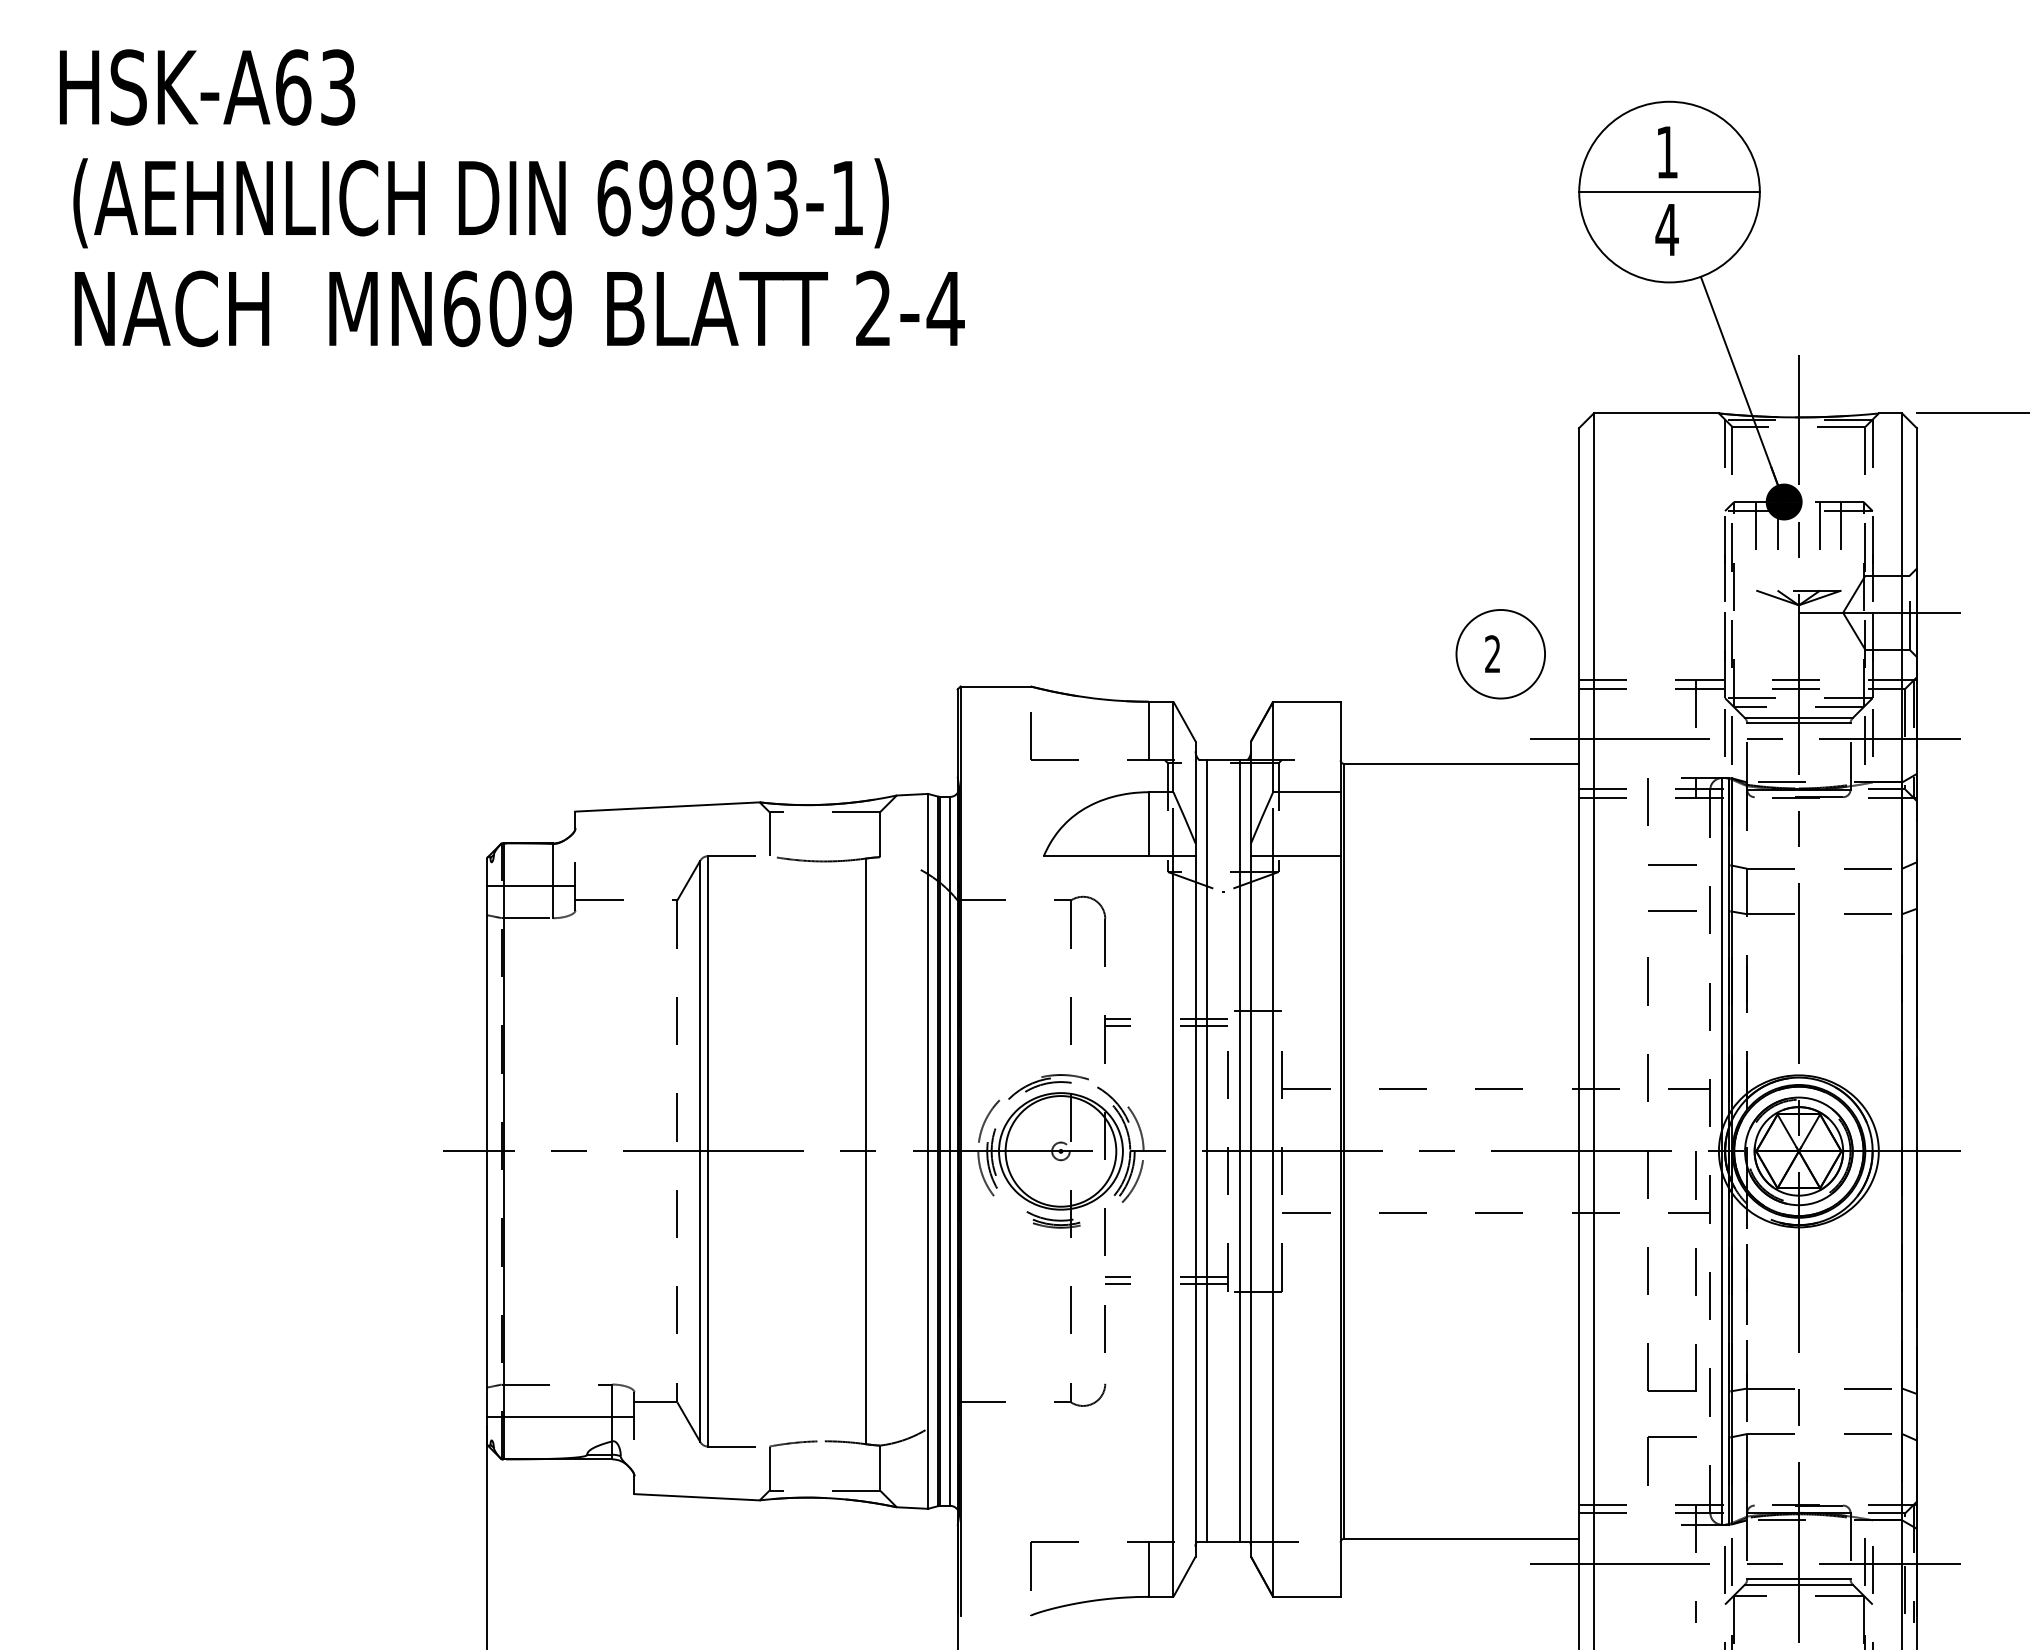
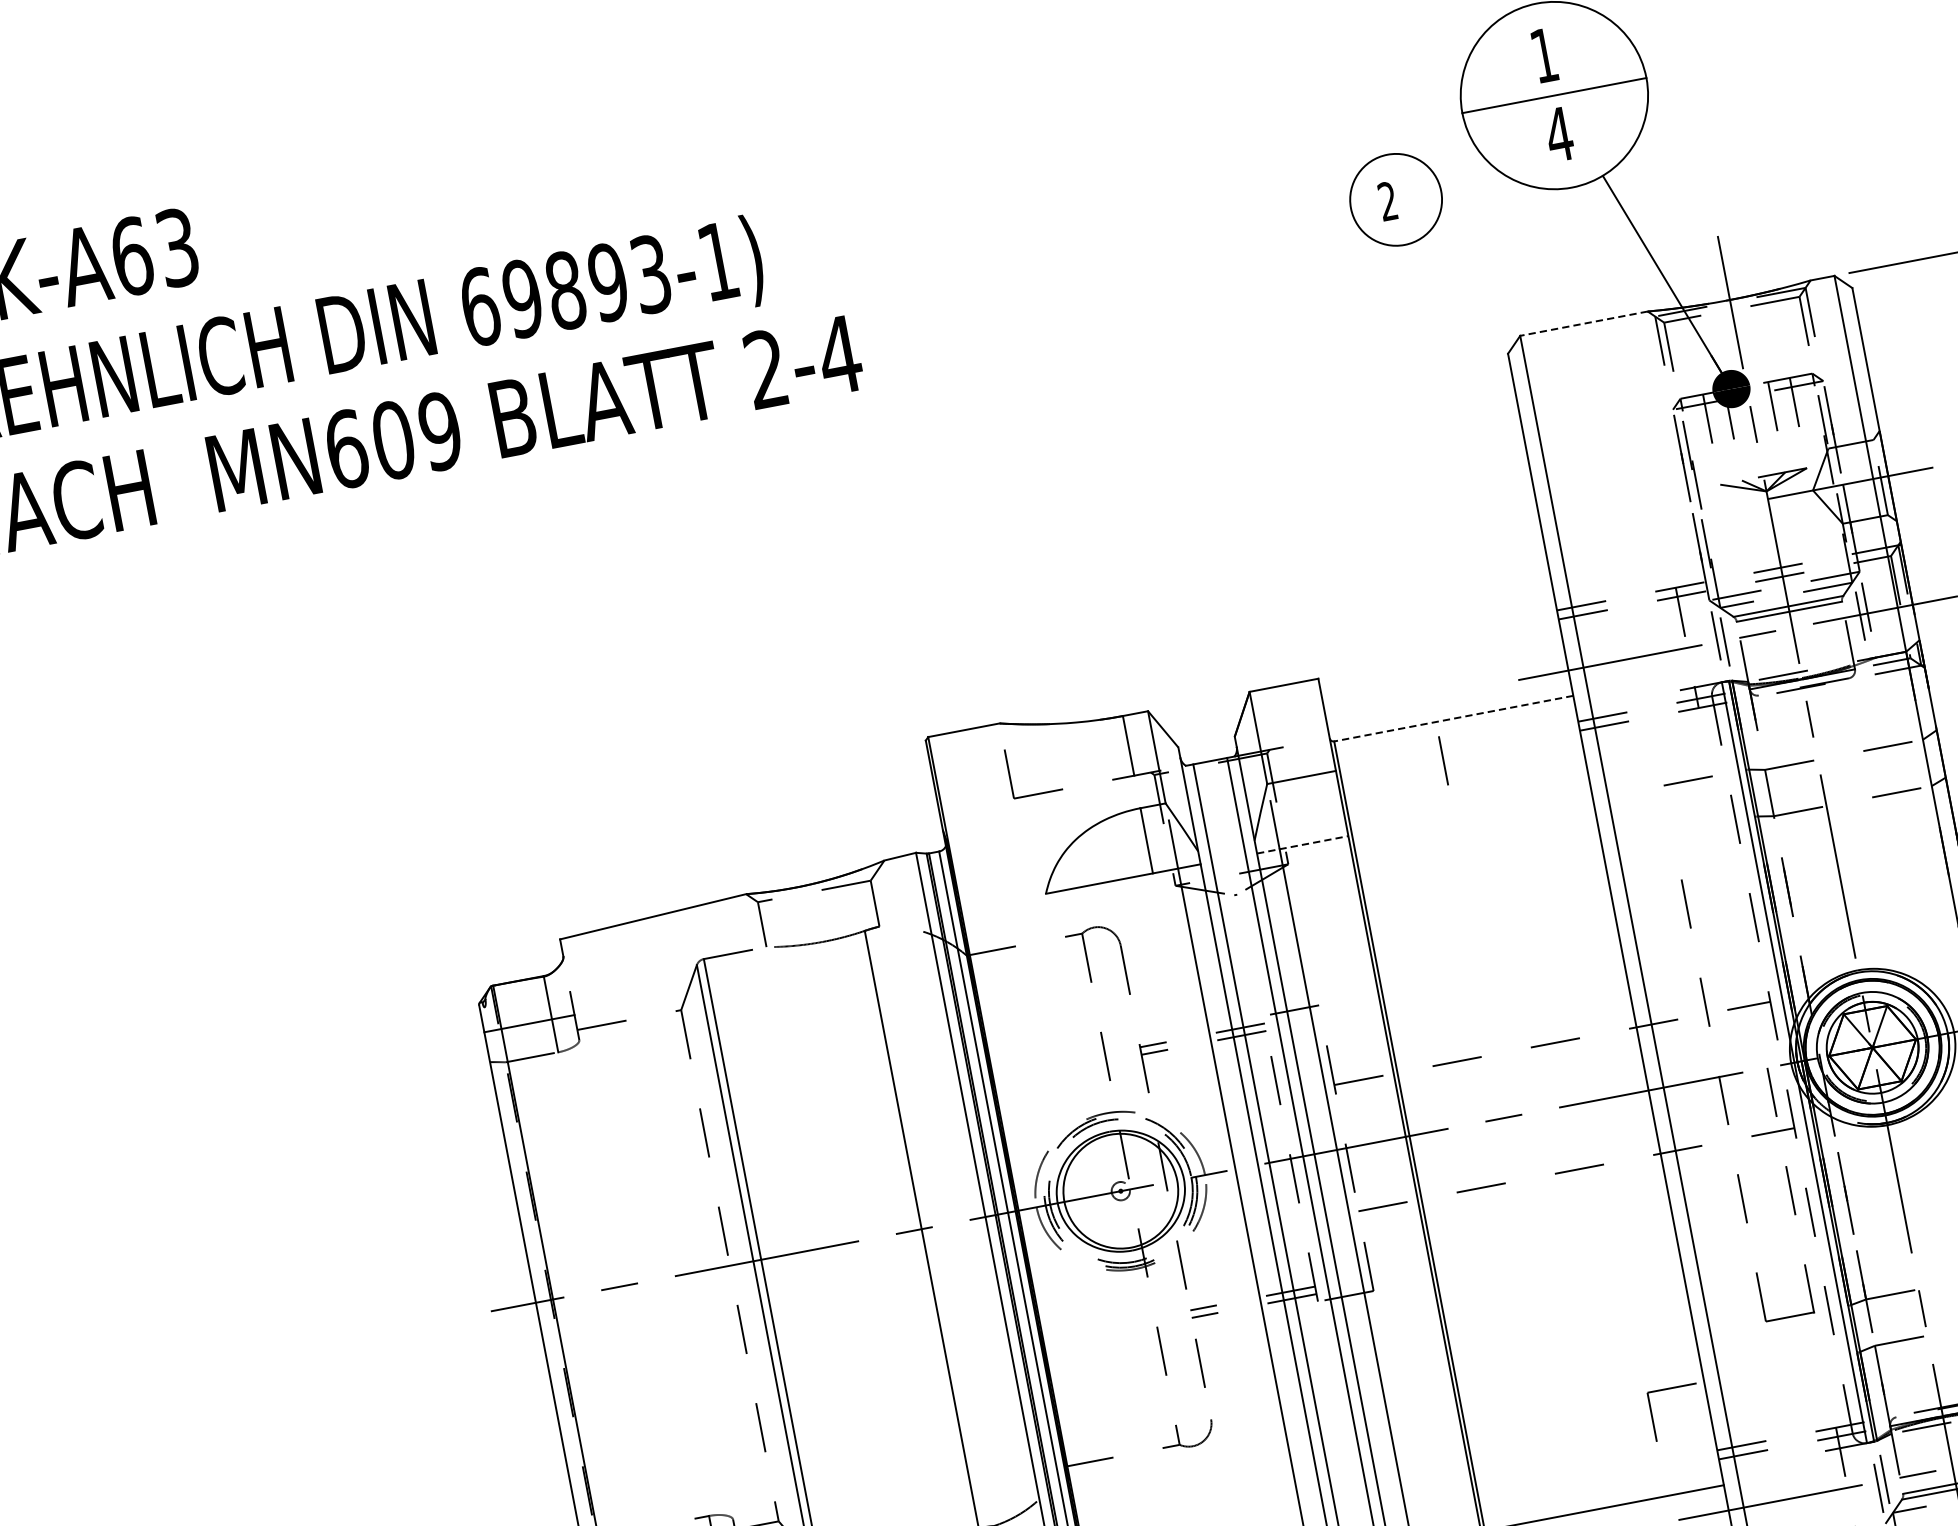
line: (1656, 413) -> (1584, 323), solid -> dashed
part: (1500, 654) -> (1395, 200), moved
line: (1461, 763) -> (1453, 718), solid -> dashed
line: (1647, 801) -> (1442, 760), moved
line: (1295, 856) -> (1302, 845), solid -> dashed
line: (1672, 910) -> (1697, 826), removed
part: (1671, 1437) -> (1671, 1388), moved

